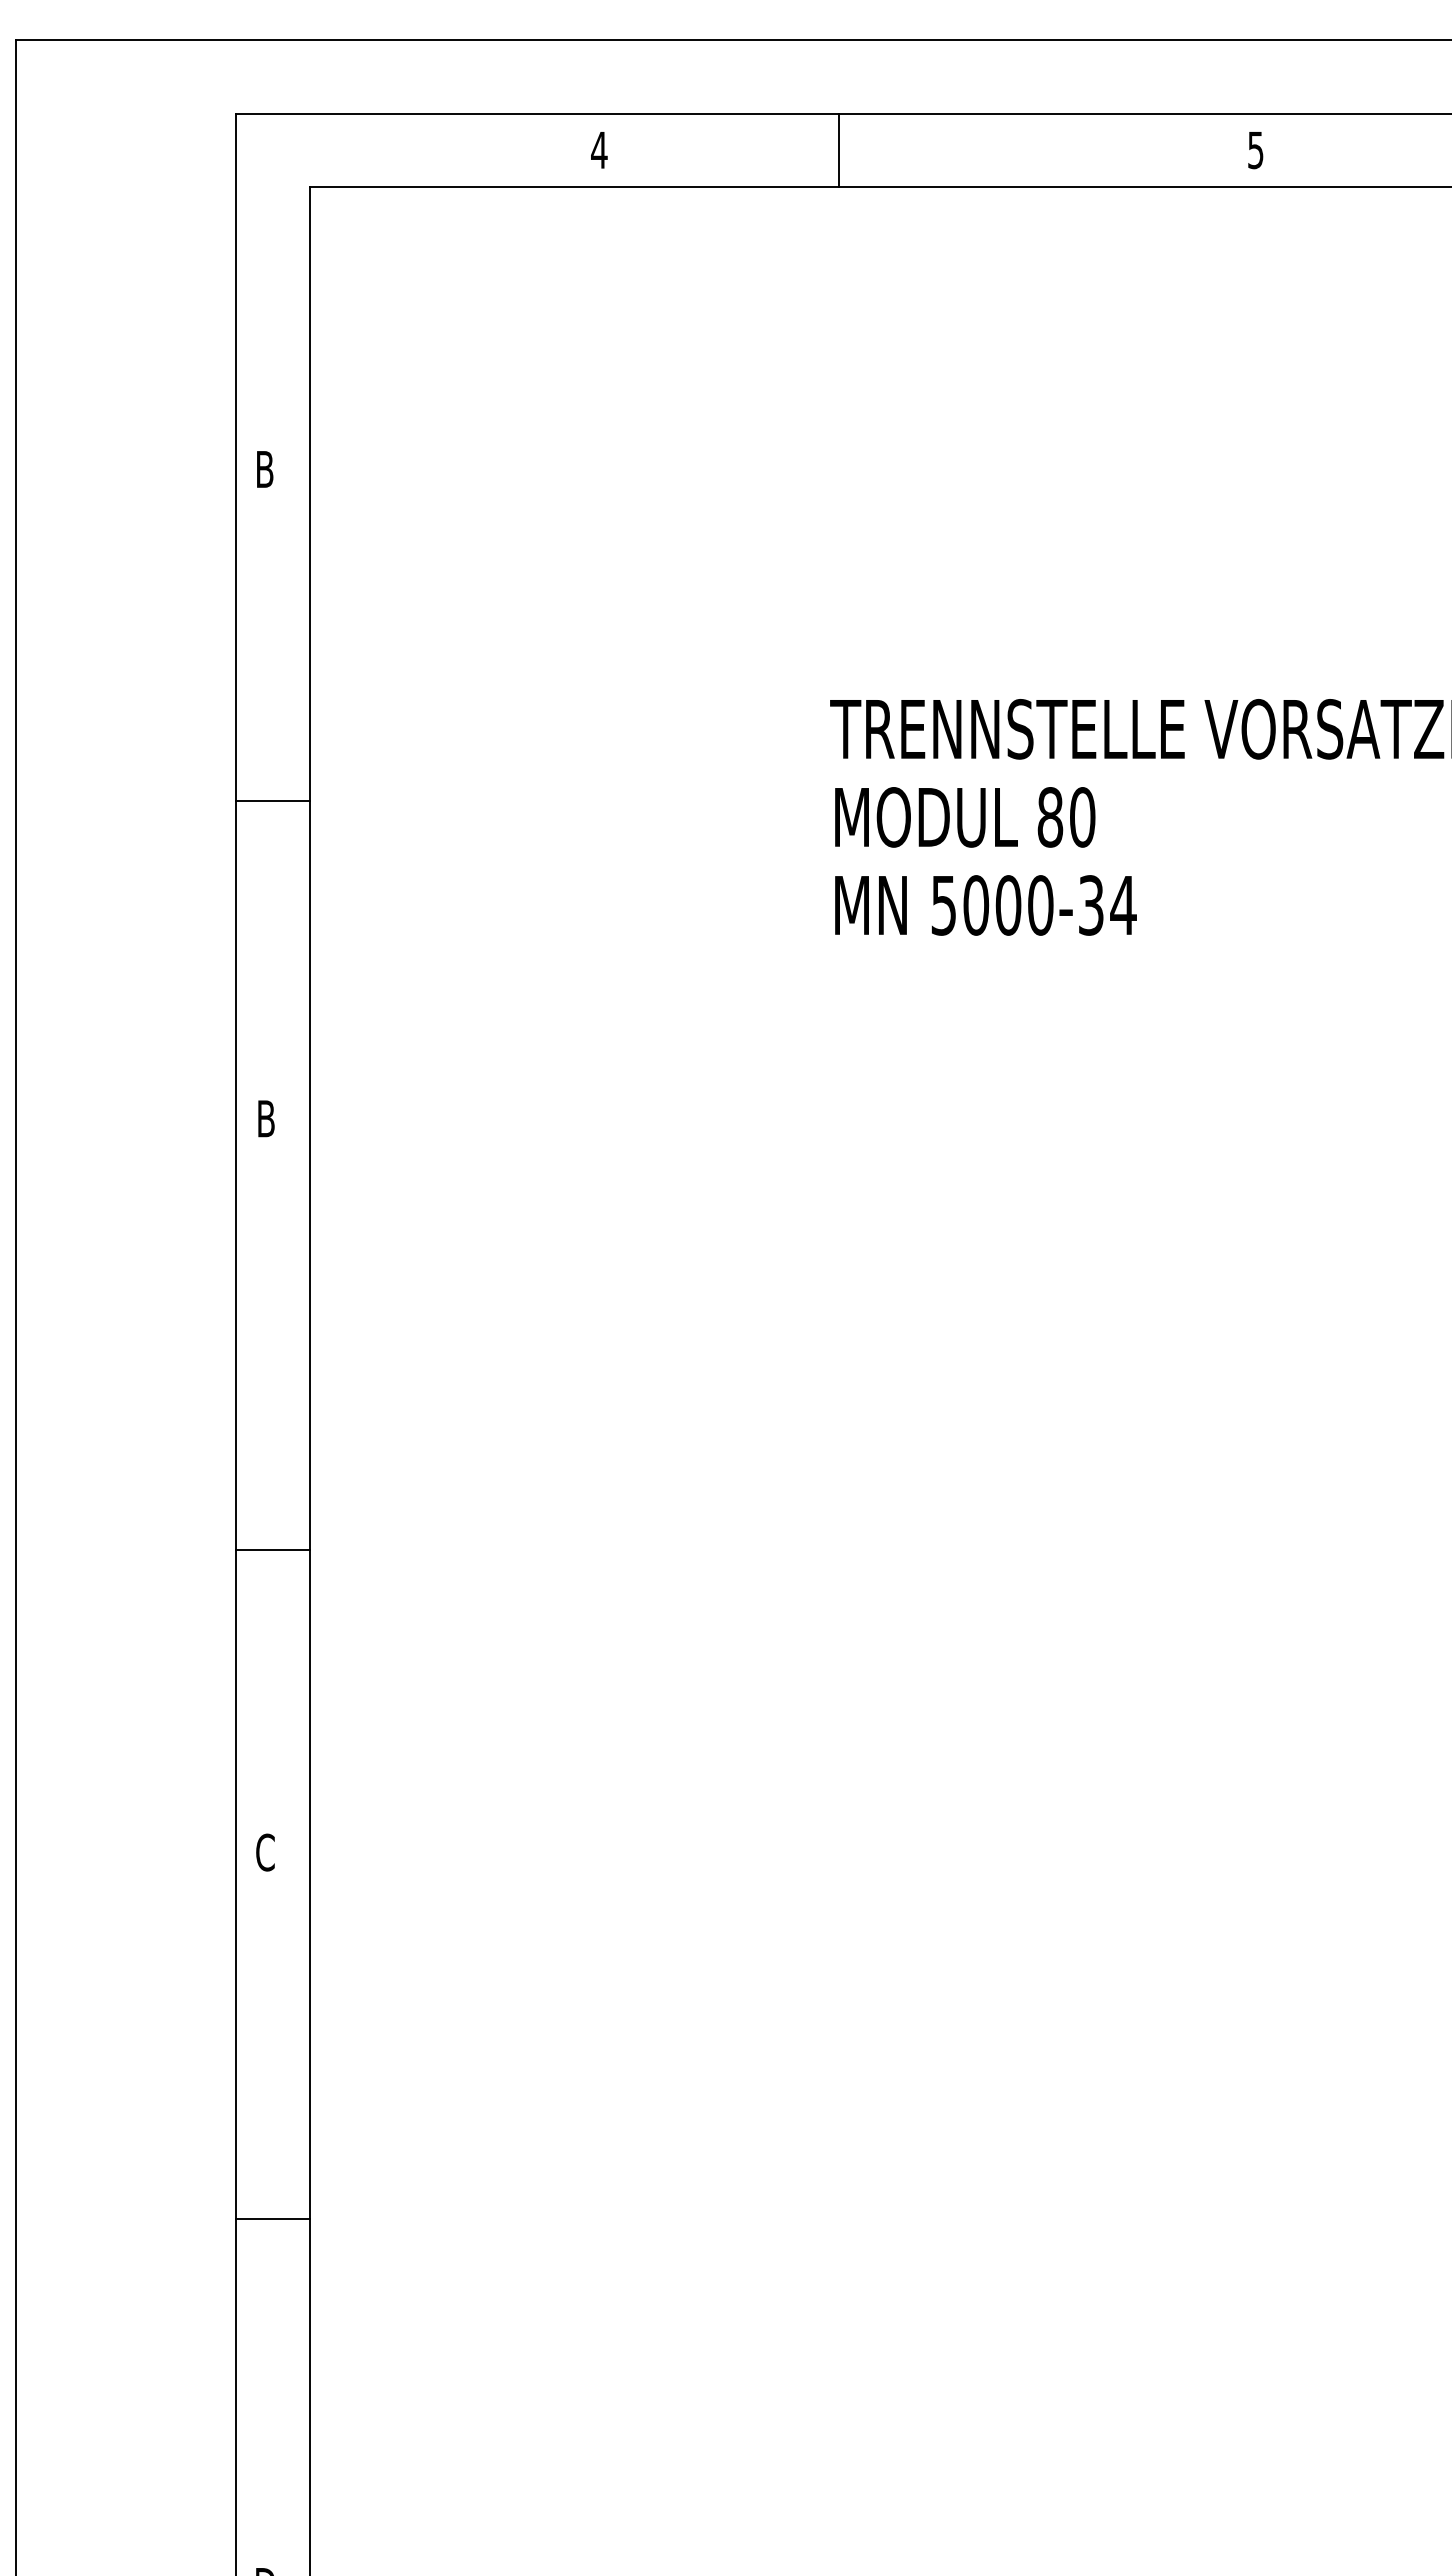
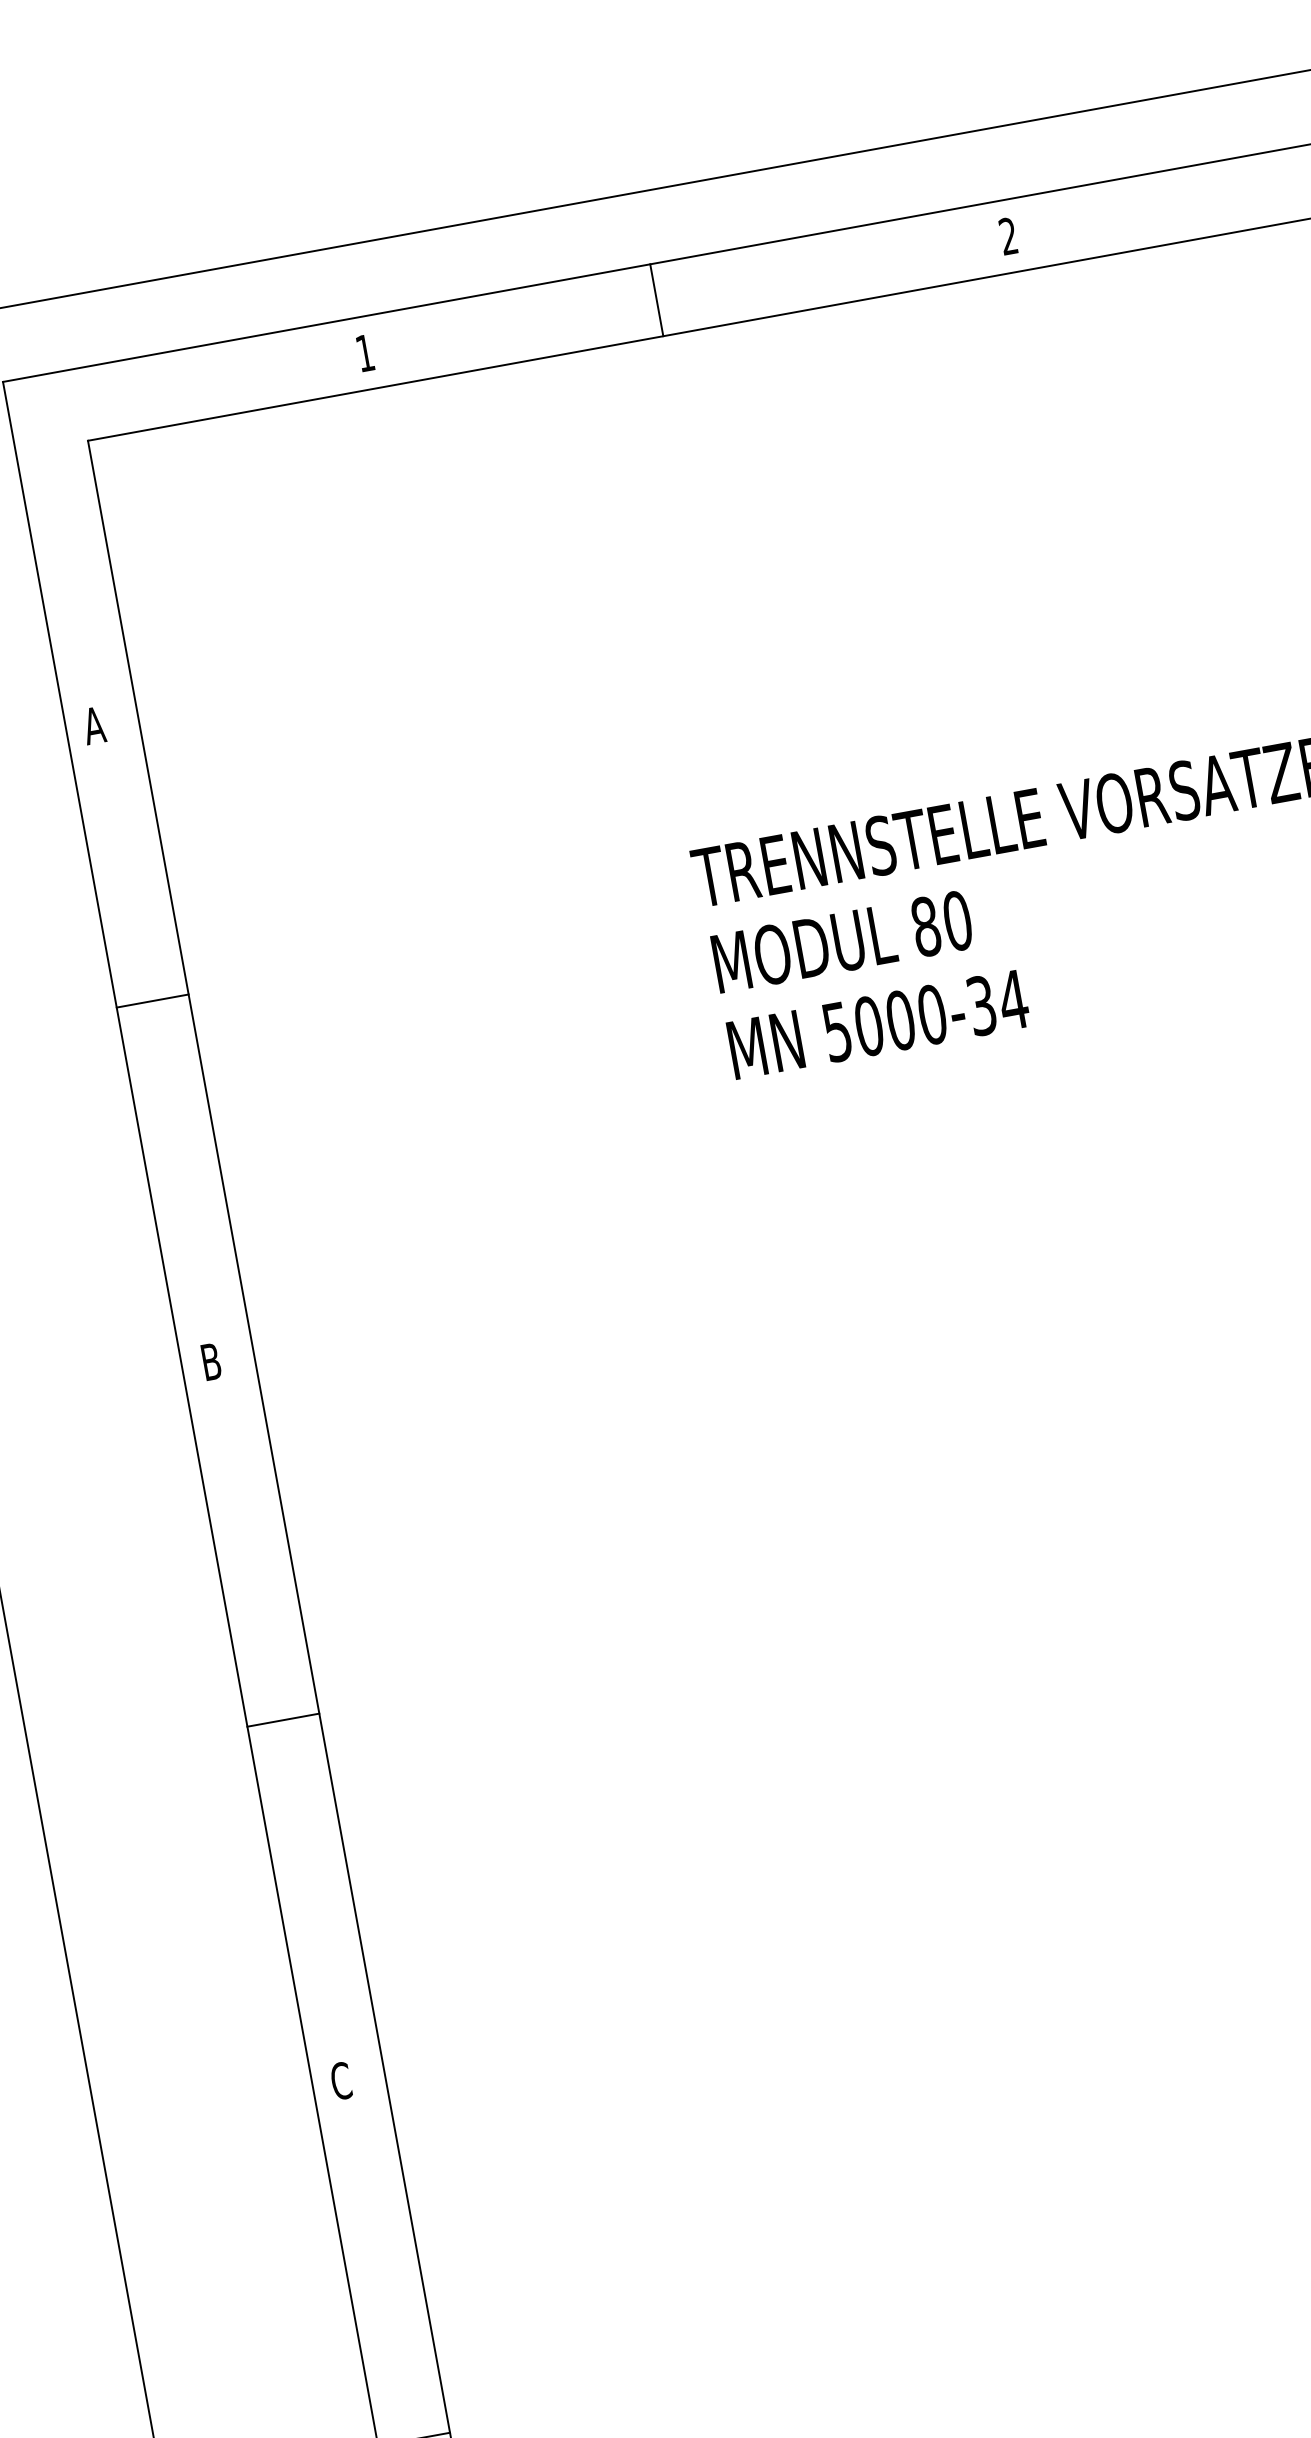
line: (838, 149) -> (656, 299), moved
text: (599, 150) -> (365, 353), 4 -> 1
text: (1255, 150) -> (1008, 236), 5 -> 2
text: (264, 469) -> (93, 725), B -> A
line: (272, 800) -> (151, 1000), moved
line: (272, 1549) -> (282, 1720), moved

